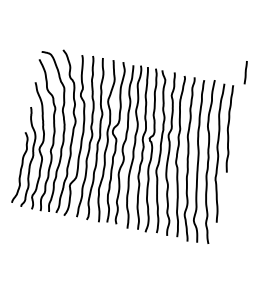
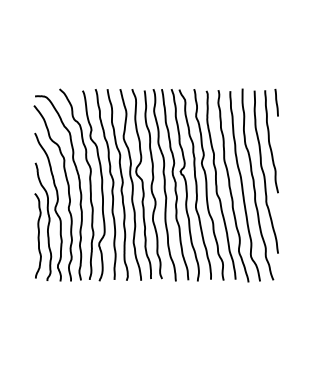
line: (245, 72) -> (276, 102), moved

